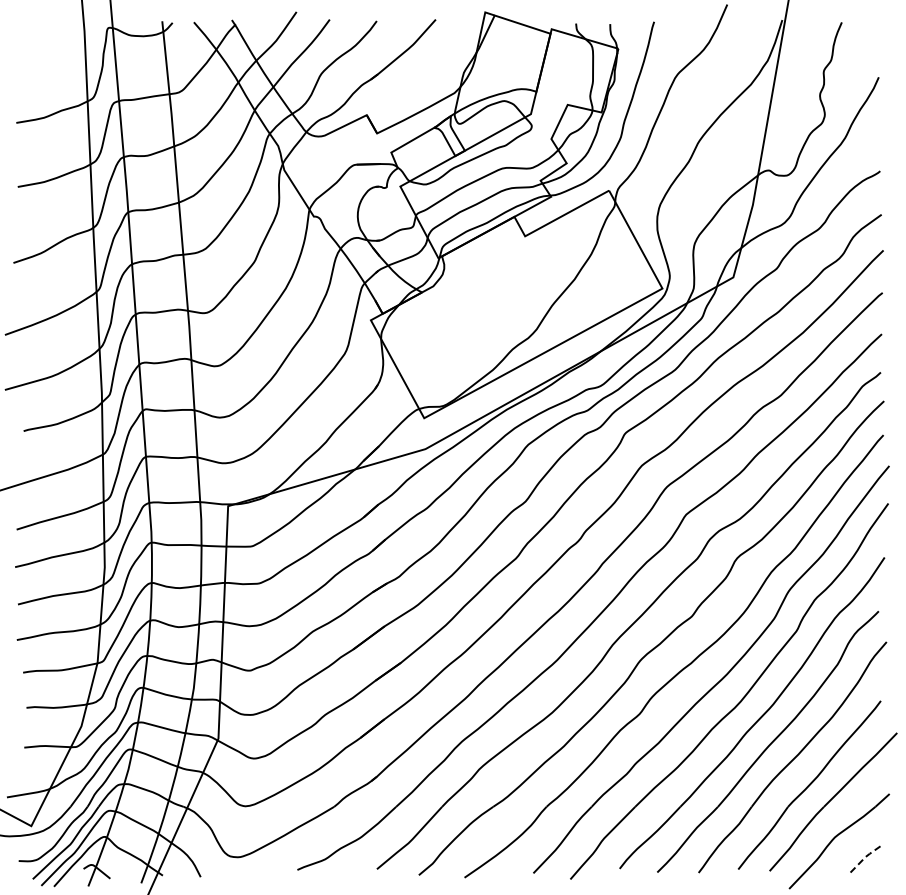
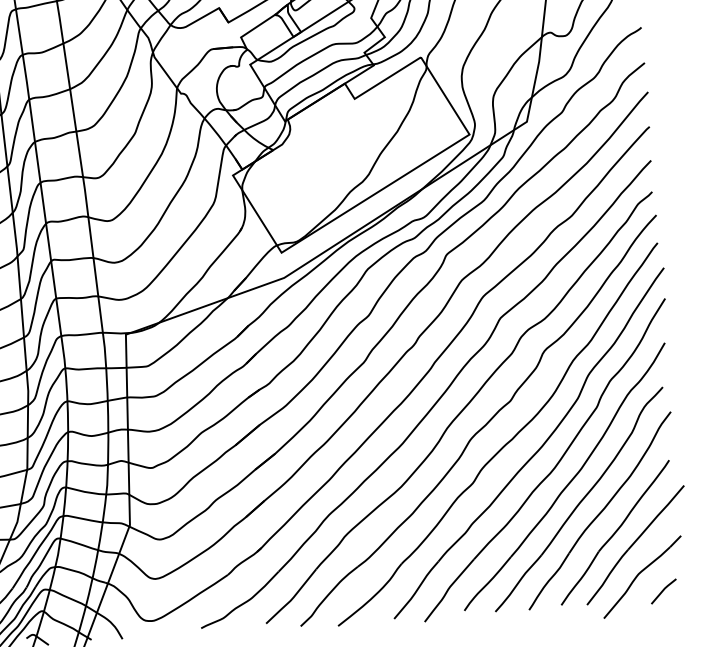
line: (863, 859) -> (663, 590), dashed -> solid

